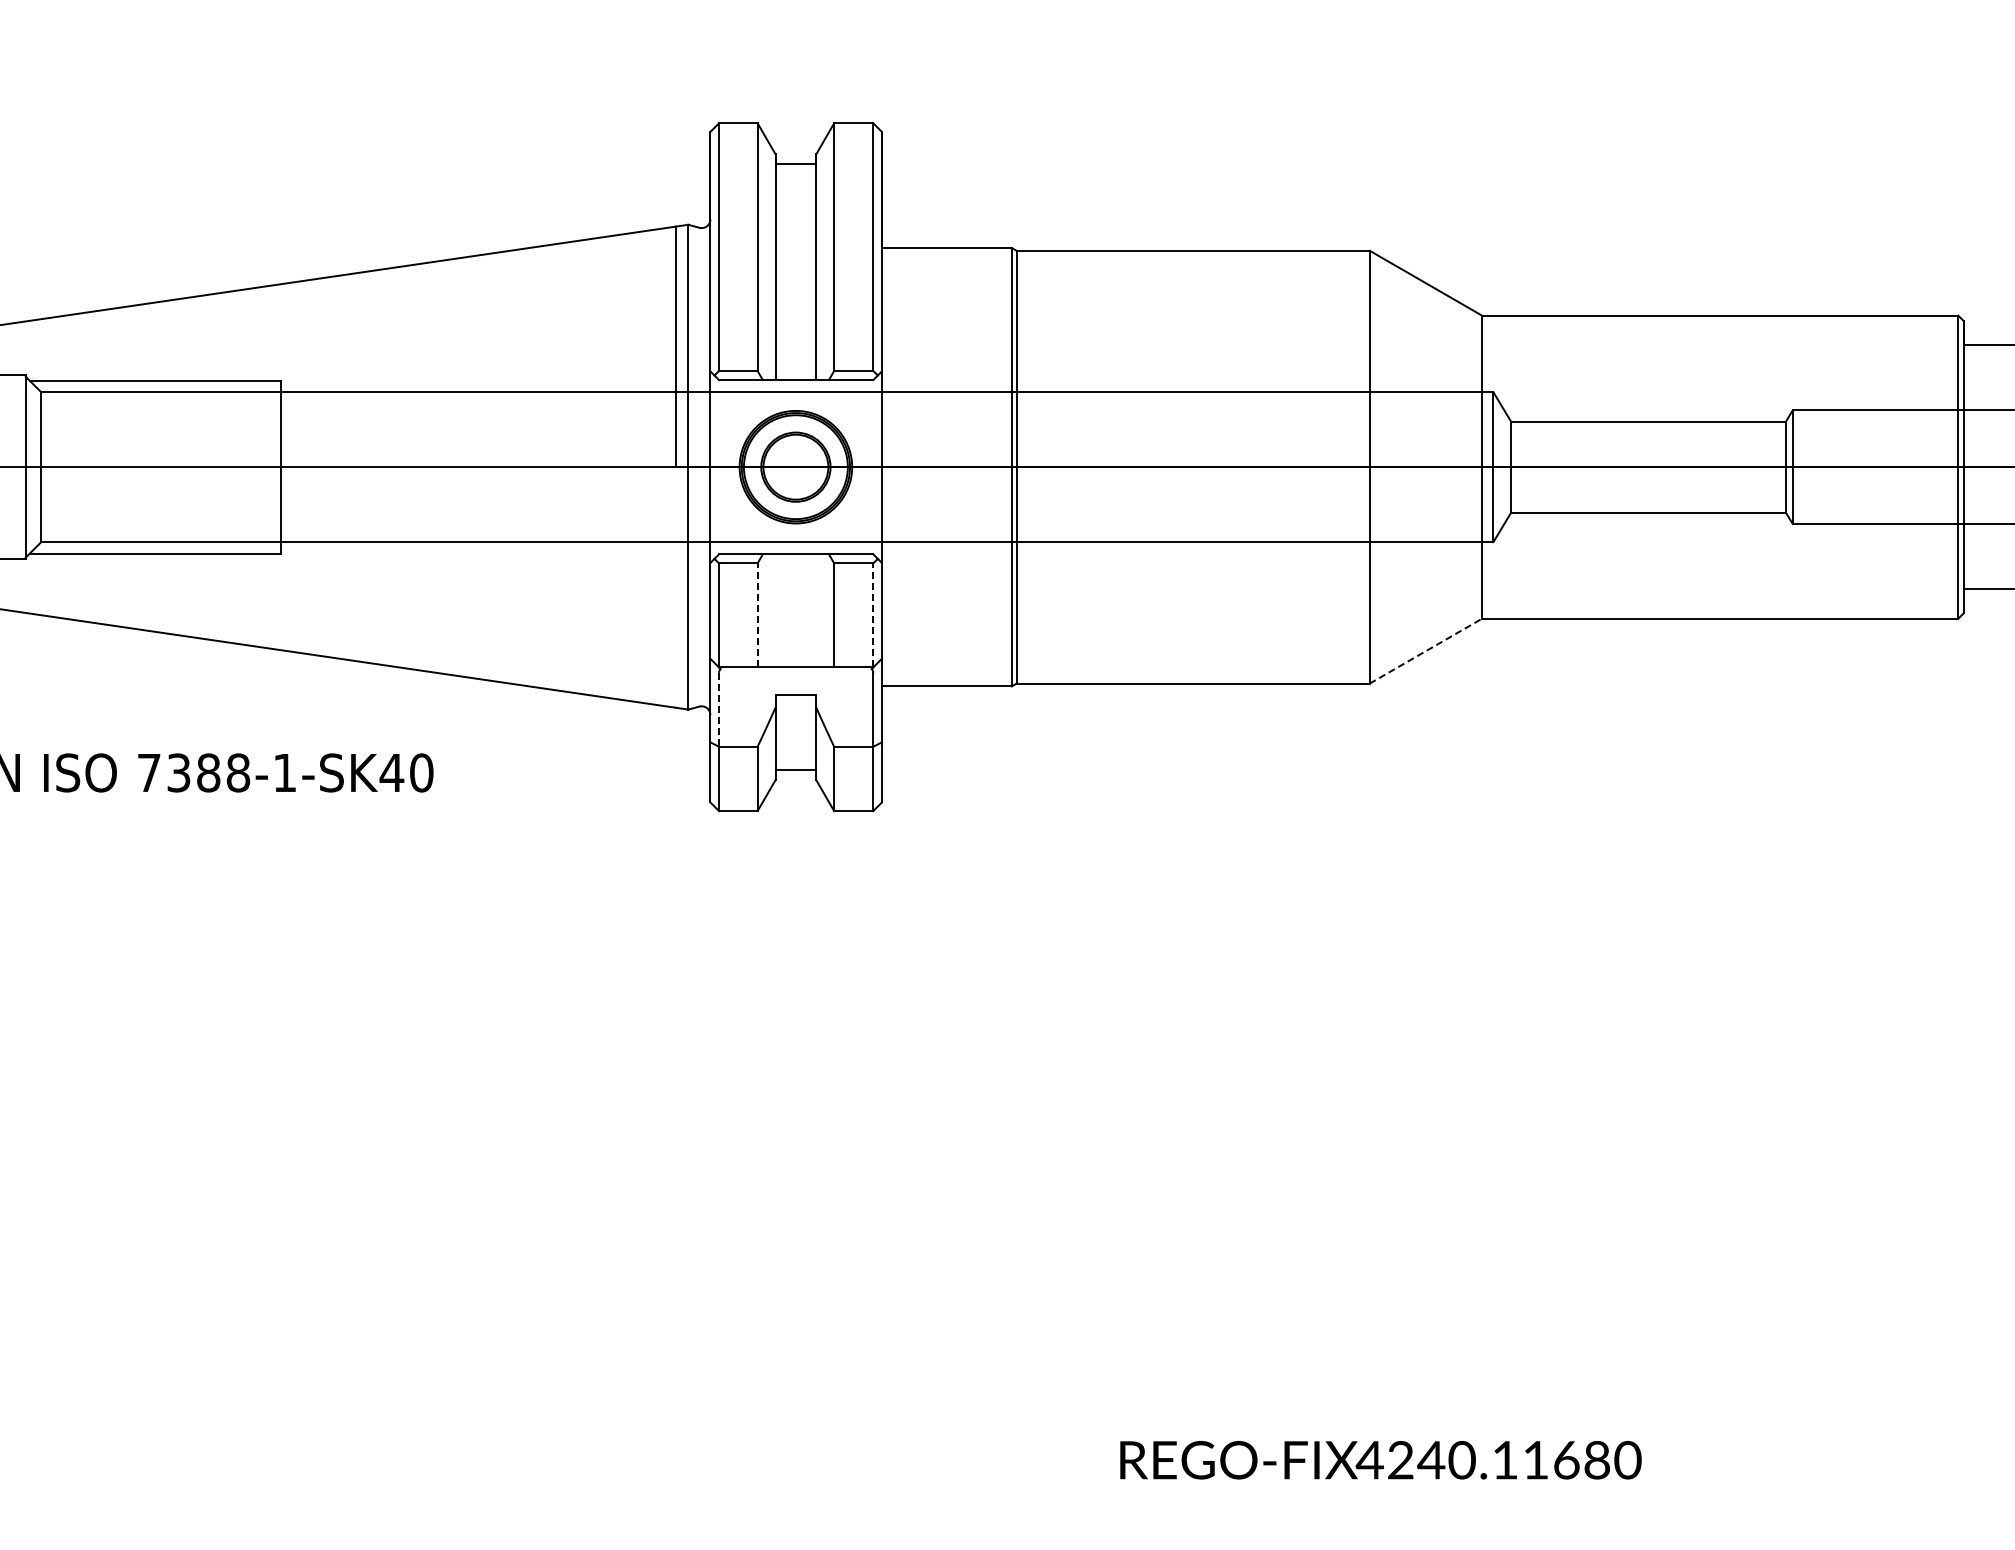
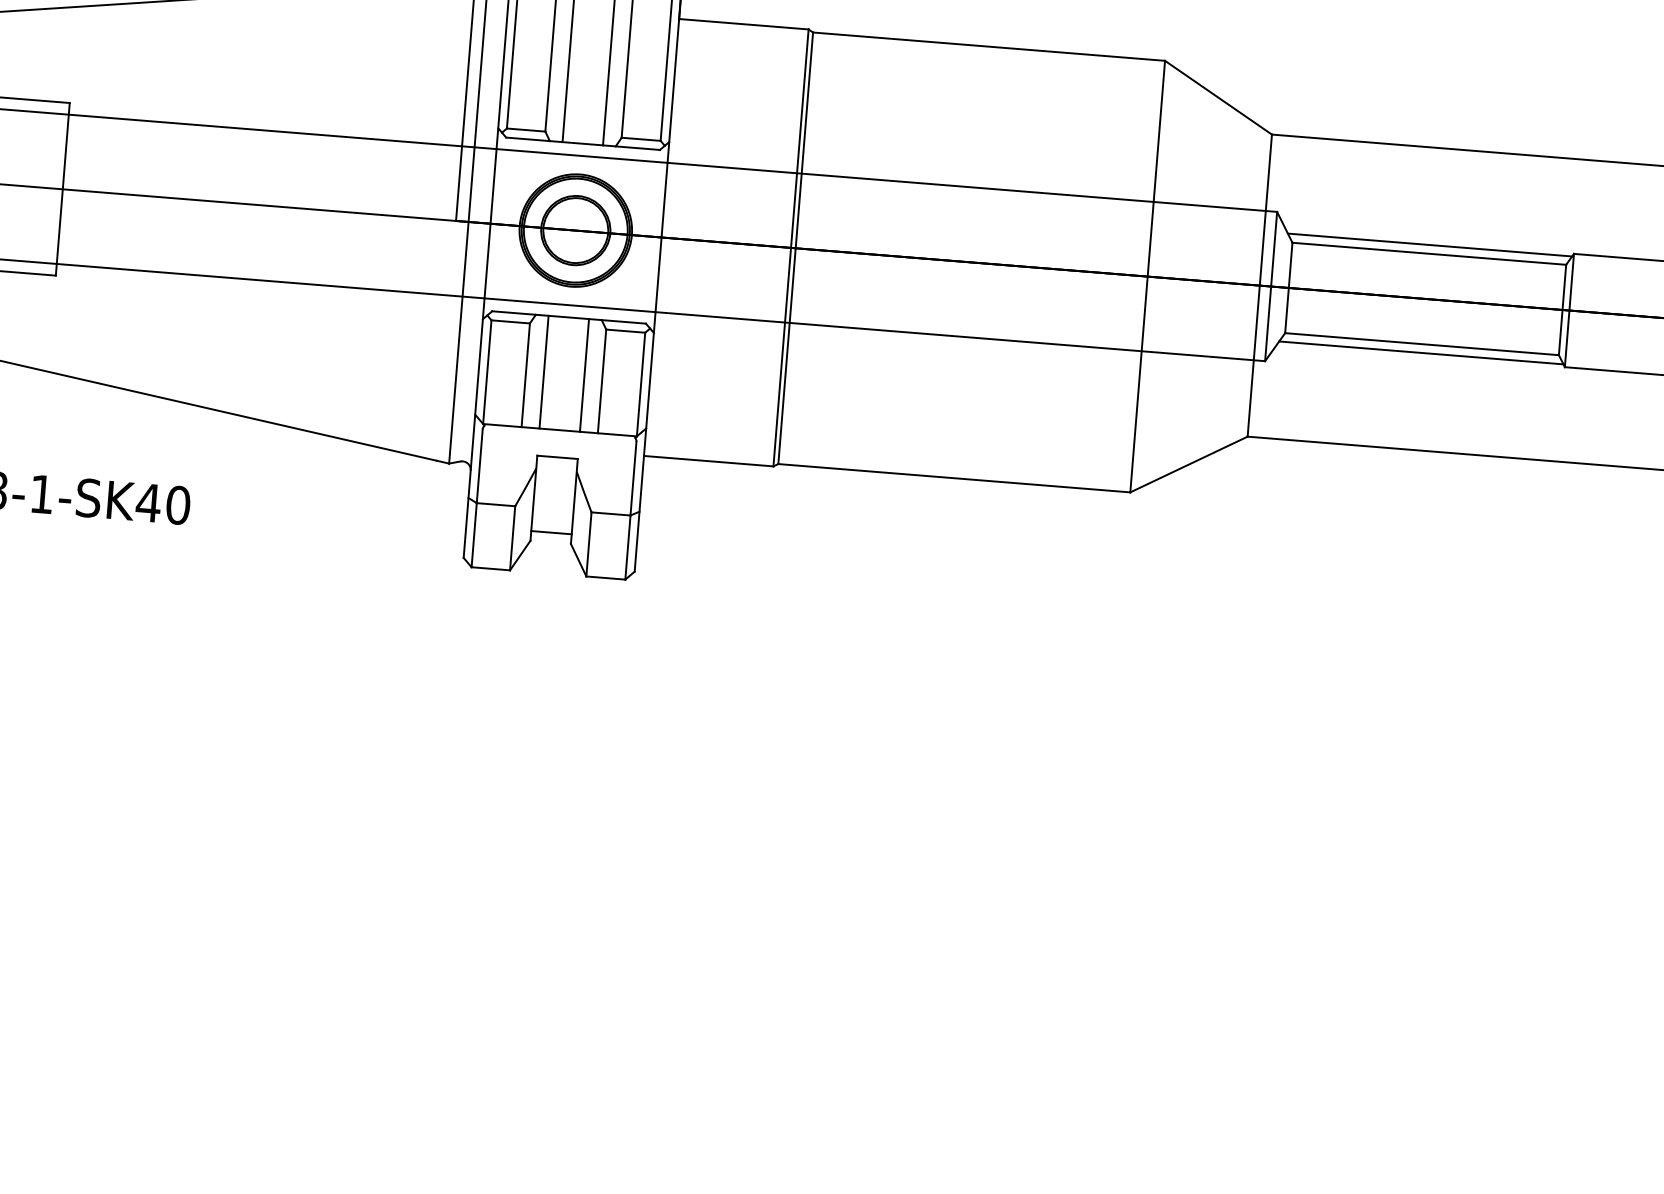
line: (1648, 413) -> (1429, 245), added
line: (1648, 521) -> (1421, 353), added
line: (775, 610) -> (543, 371), added
line: (816, 610) -> (584, 375), added
line: (757, 614) -> (525, 374), dashed -> solid
line: (873, 614) -> (641, 383), dashed -> solid
line: (1425, 651) -> (1188, 464), dashed -> solid
line: (719, 709) -> (480, 465), dashed -> solid

